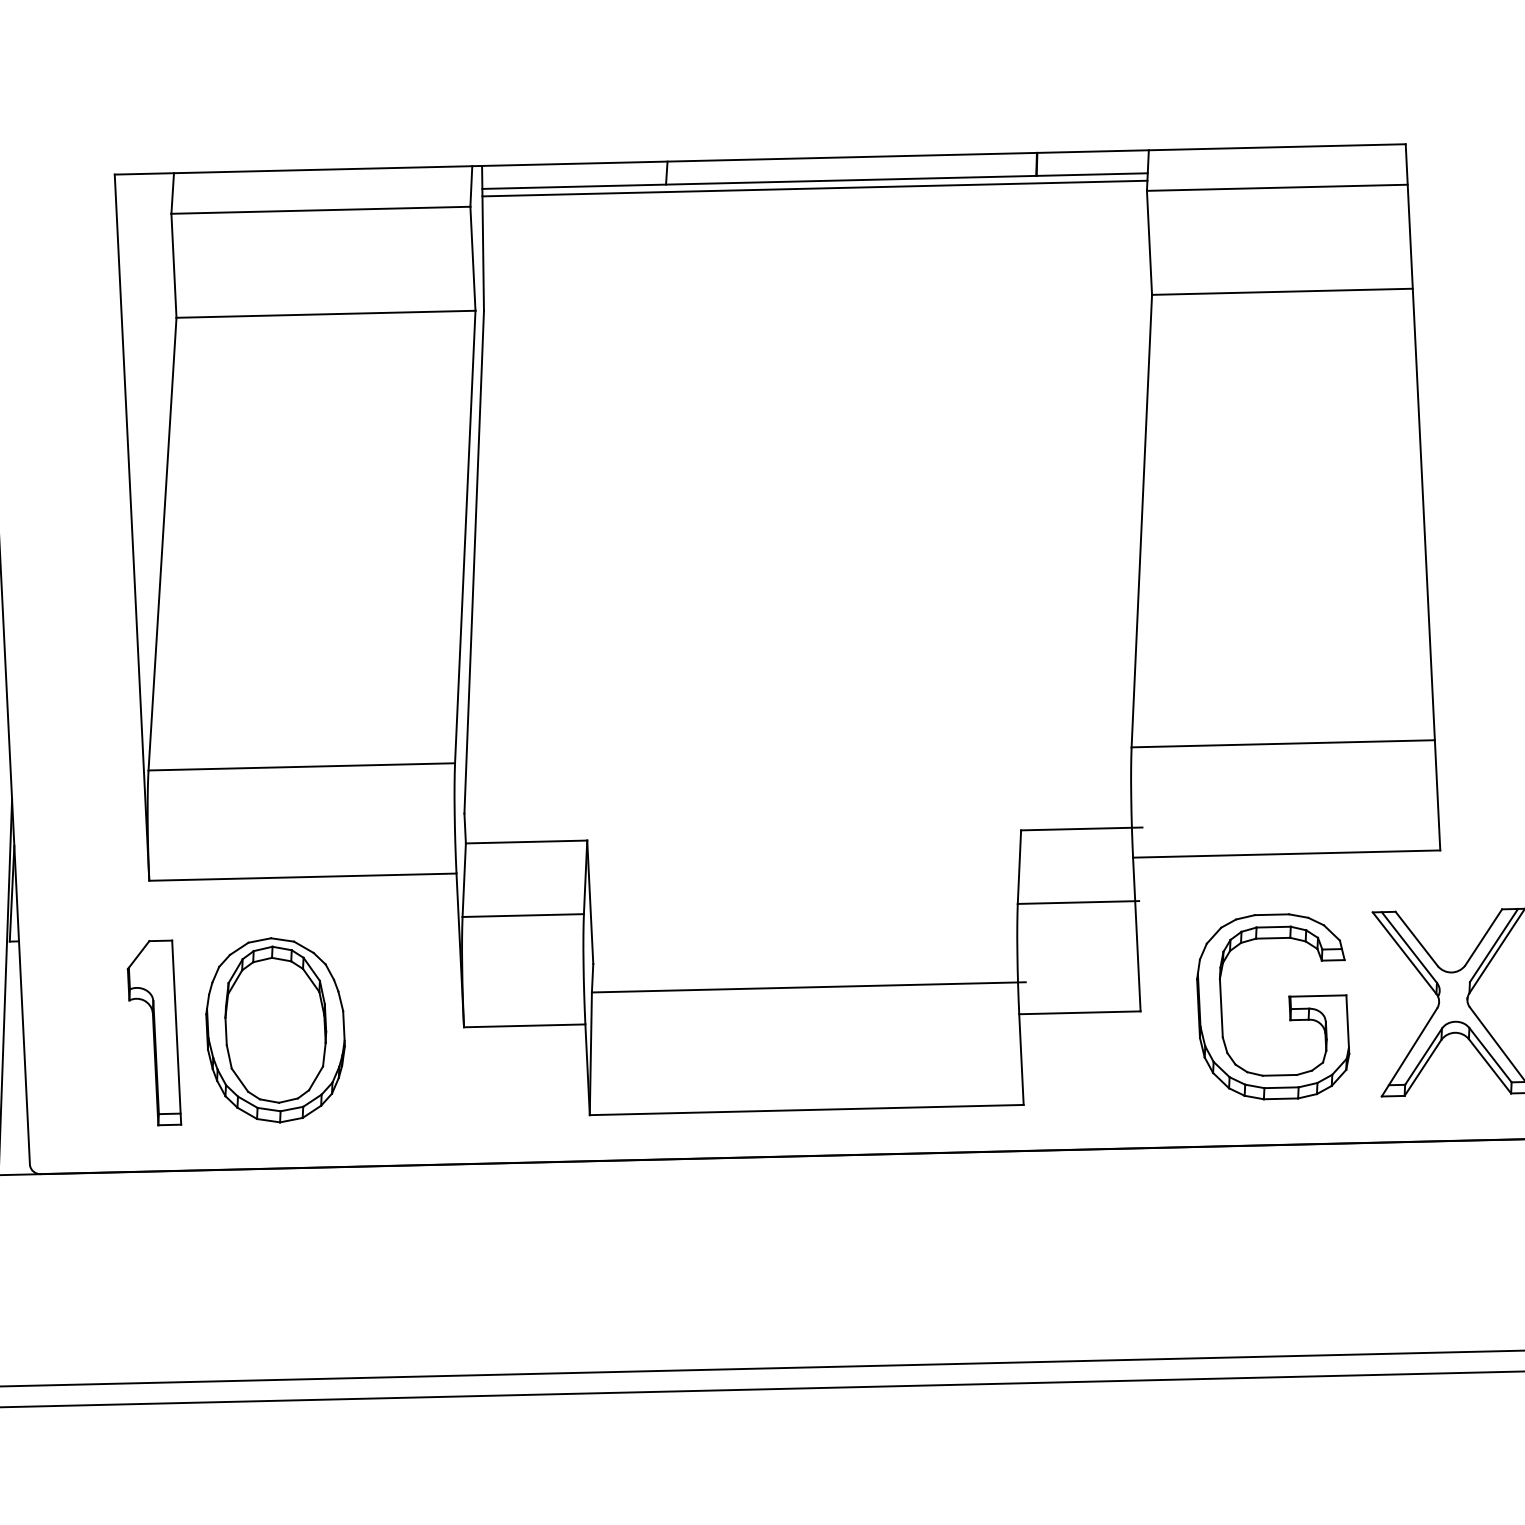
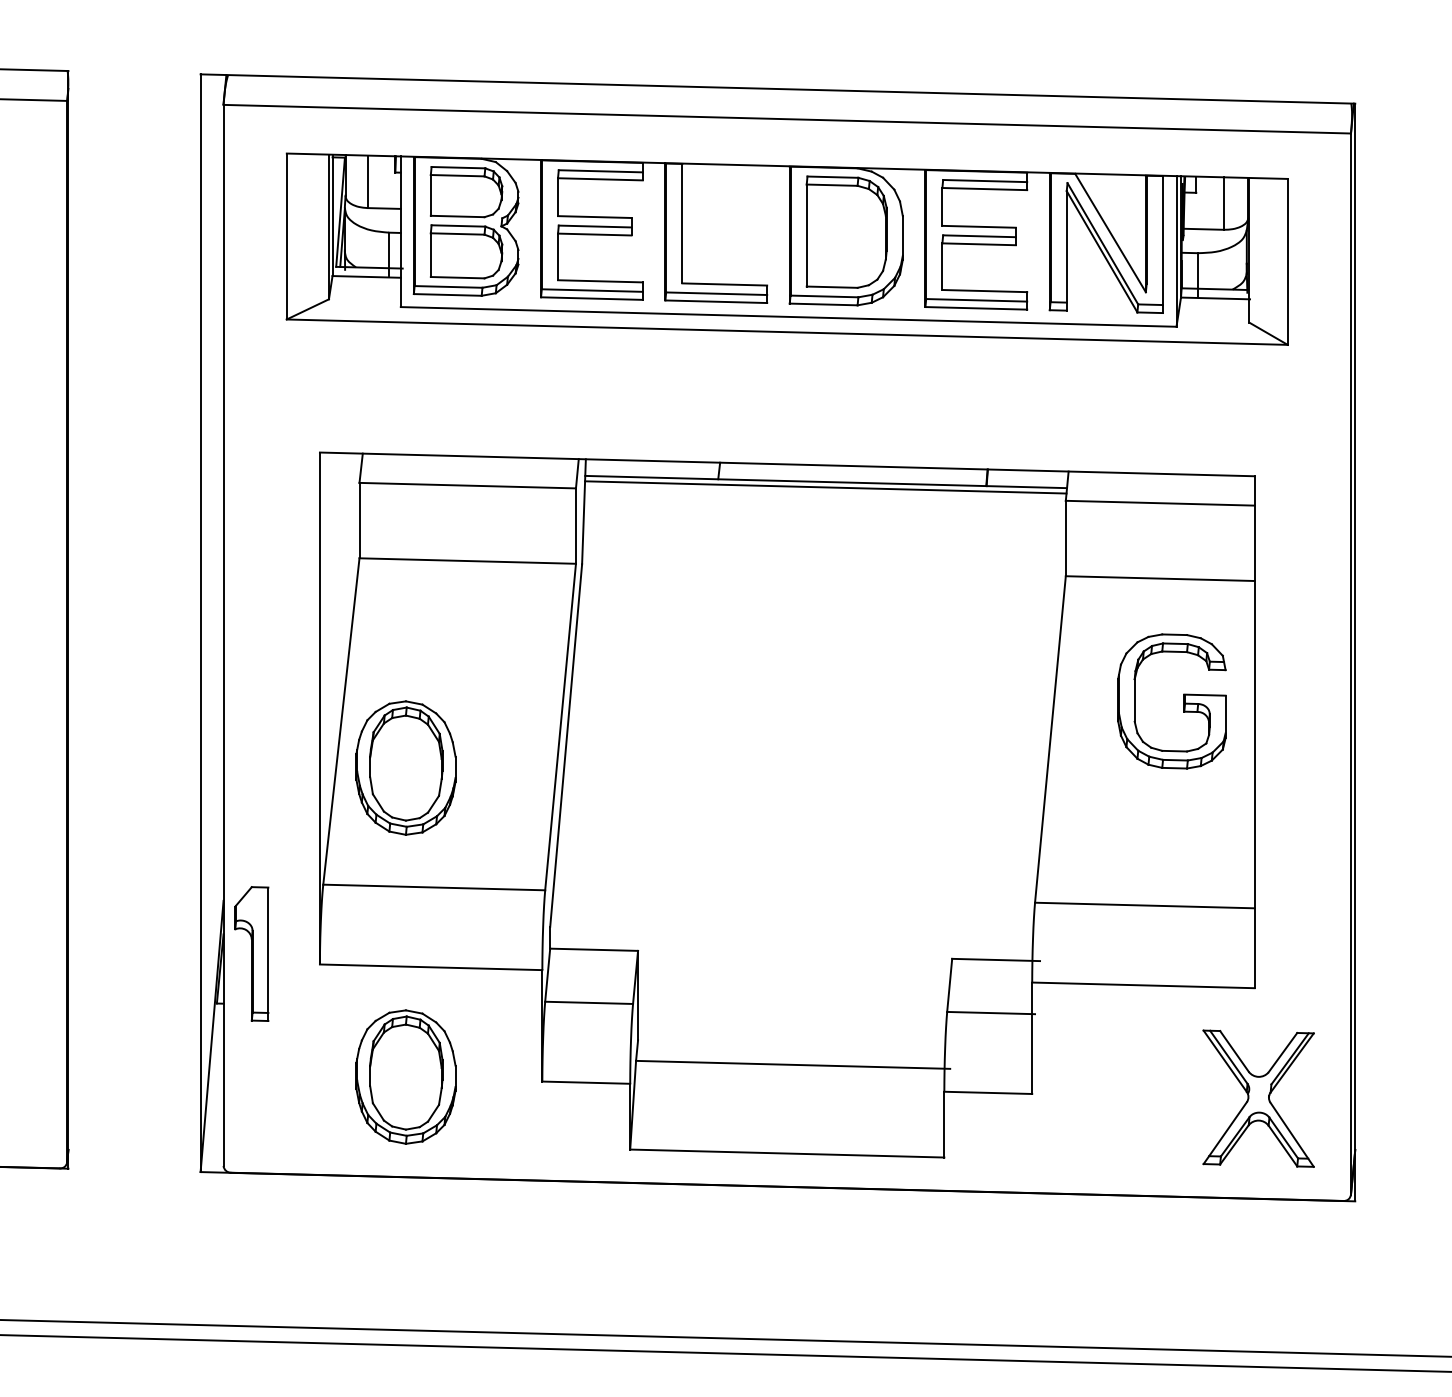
part: (254, 603) -> (405, 767), added
part: (1288, 1006) -> (1183, 701), moved
part: (153, 1032) -> (251, 953), moved

